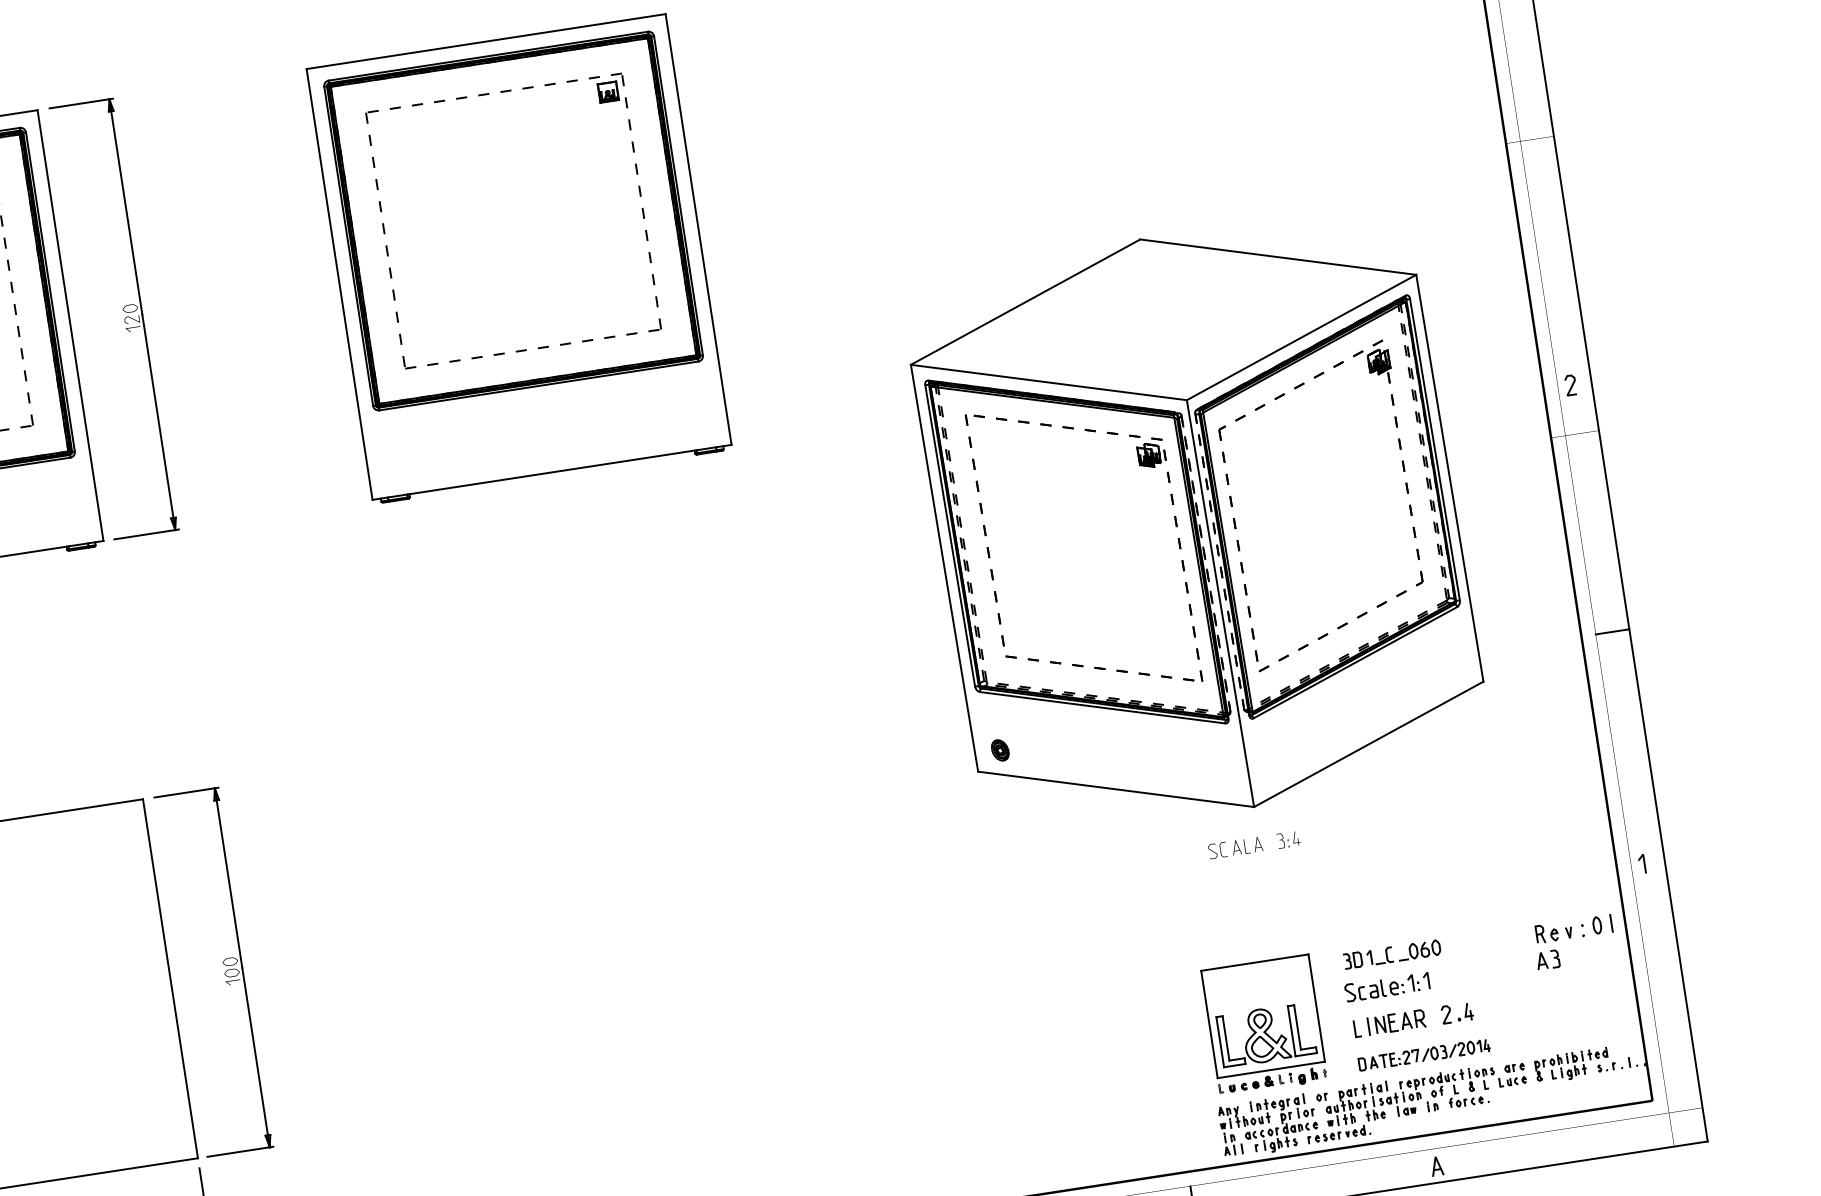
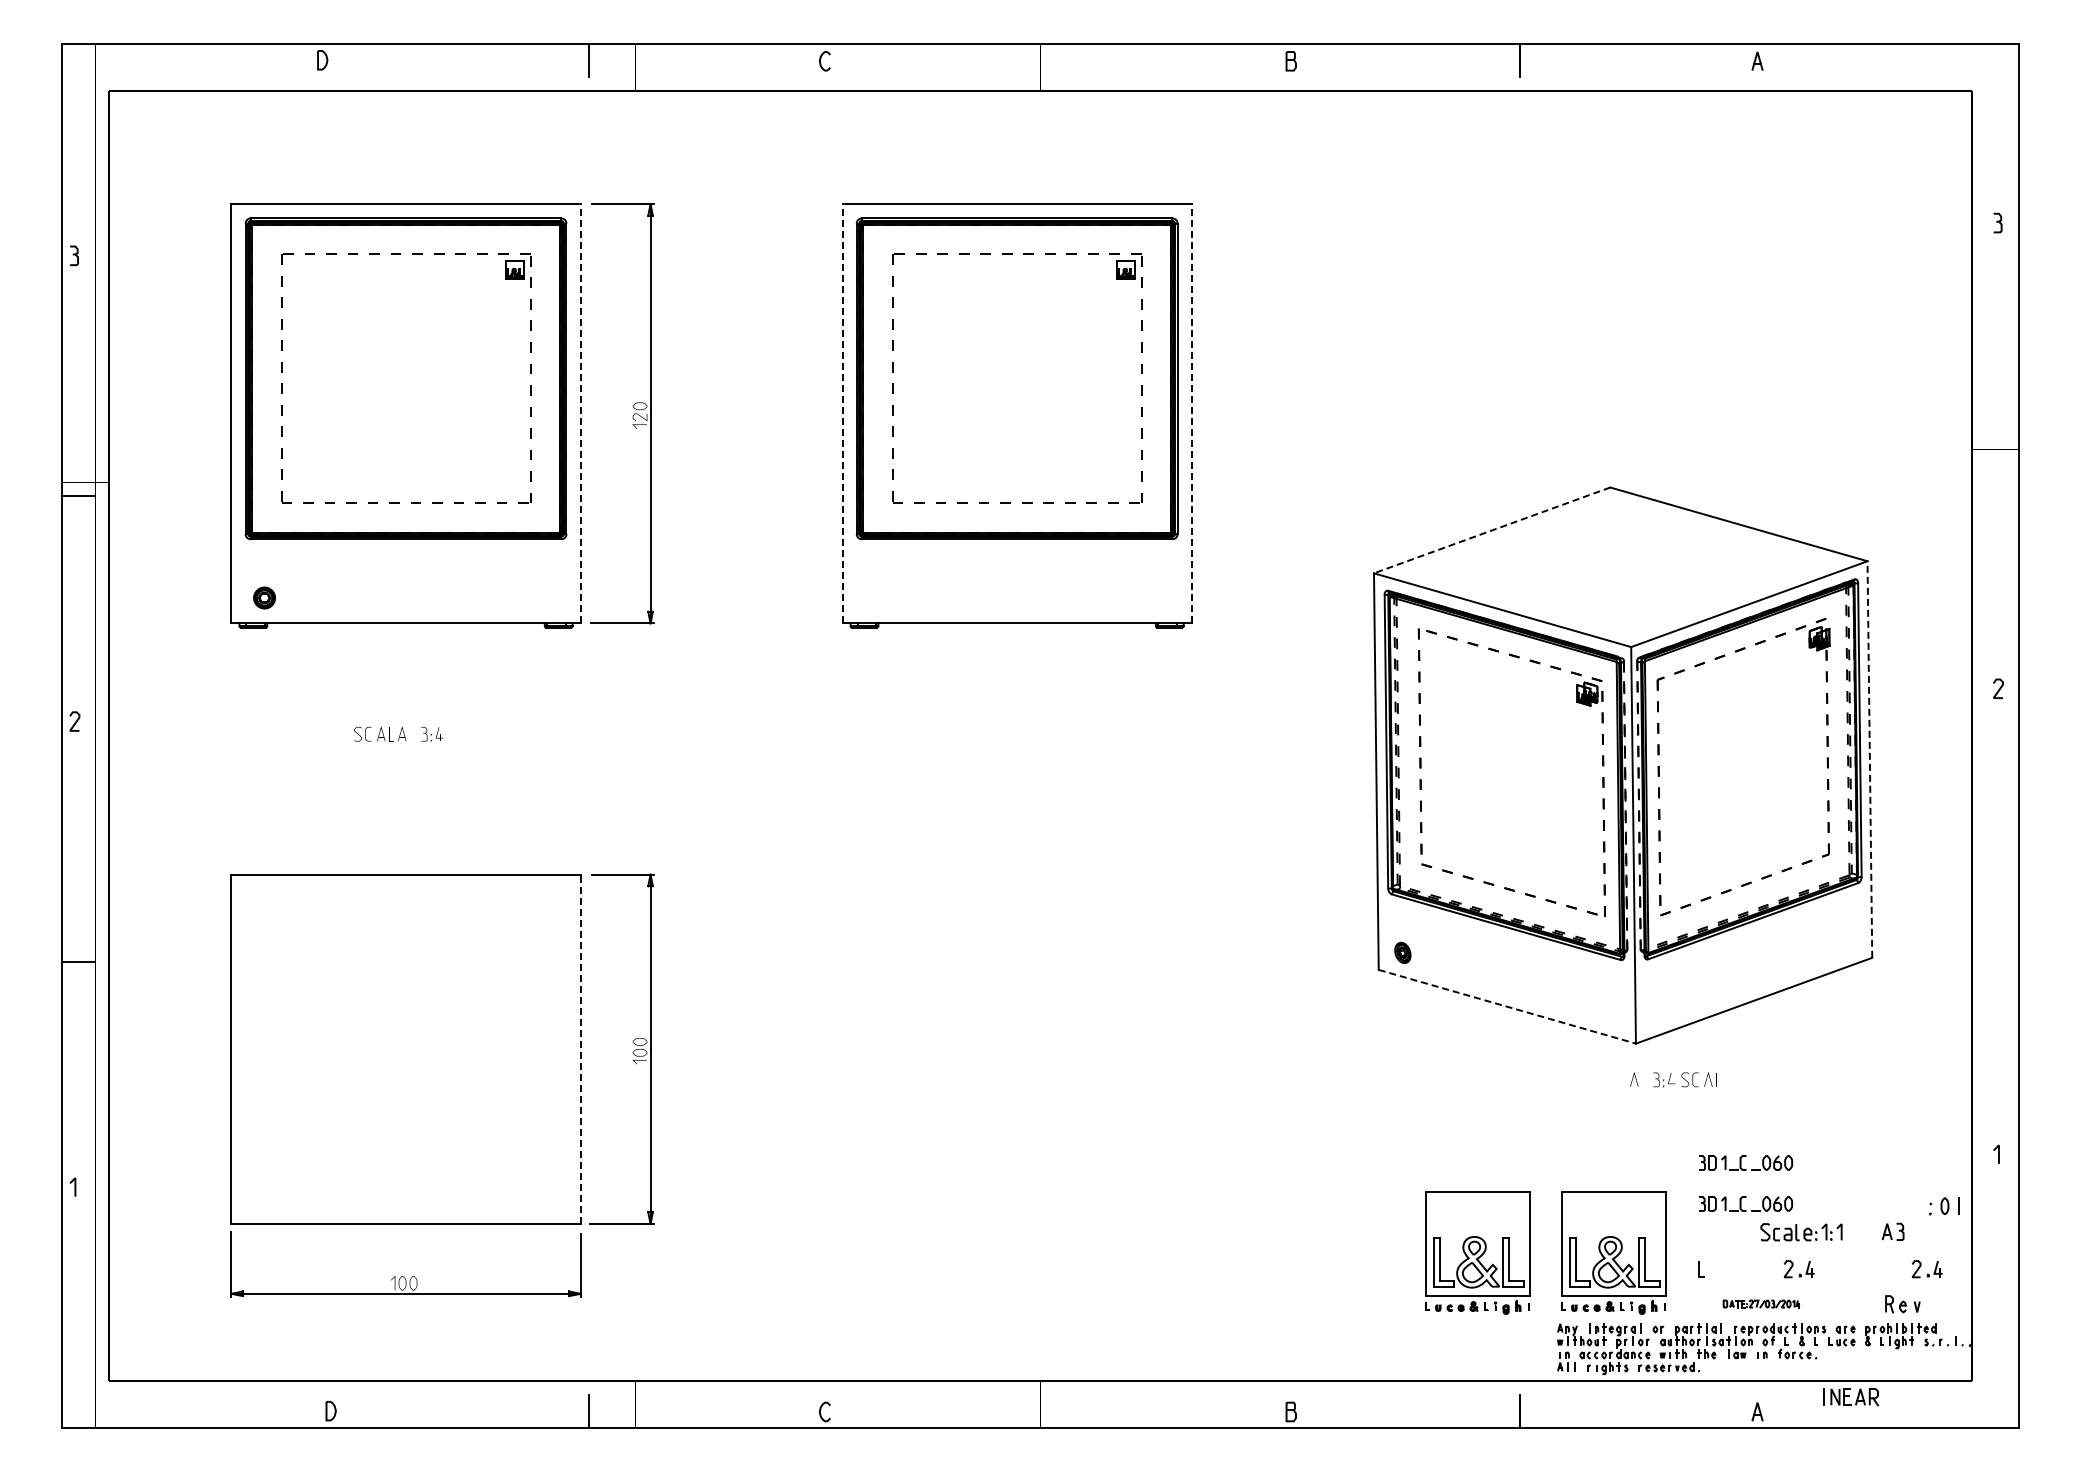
line: (698, 229) -> (1191, 413), solid -> dashed
line: (339, 284) -> (842, 413), solid -> dashed
line: (1025, 302) -> (1492, 530), solid -> dashed
line: (70, 325) -> (580, 413), solid -> dashed
line: (1449, 478) -> (1869, 759), solid -> dashed
line: (1611, 632) -> (2001, 929), removed
line: (1116, 789) -> (1507, 1006), solid -> dashed
part: (1226, 848) -> (1698, 1079), moved
part: (1385, 911) -> (1745, 1162), added
part: (1553, 932) -> (1902, 1304), moved
line: (170, 979) -> (580, 1049), solid -> dashed
part: (1387, 987) -> (1801, 1232), moved
part: (1588, 993) -> (1926, 1269), added
part: (1396, 1022) -> (1850, 1397), moved
part: (1124, 1046) -> (1477, 1252), added
part: (1424, 1054) -> (1761, 1303), size x0.6

